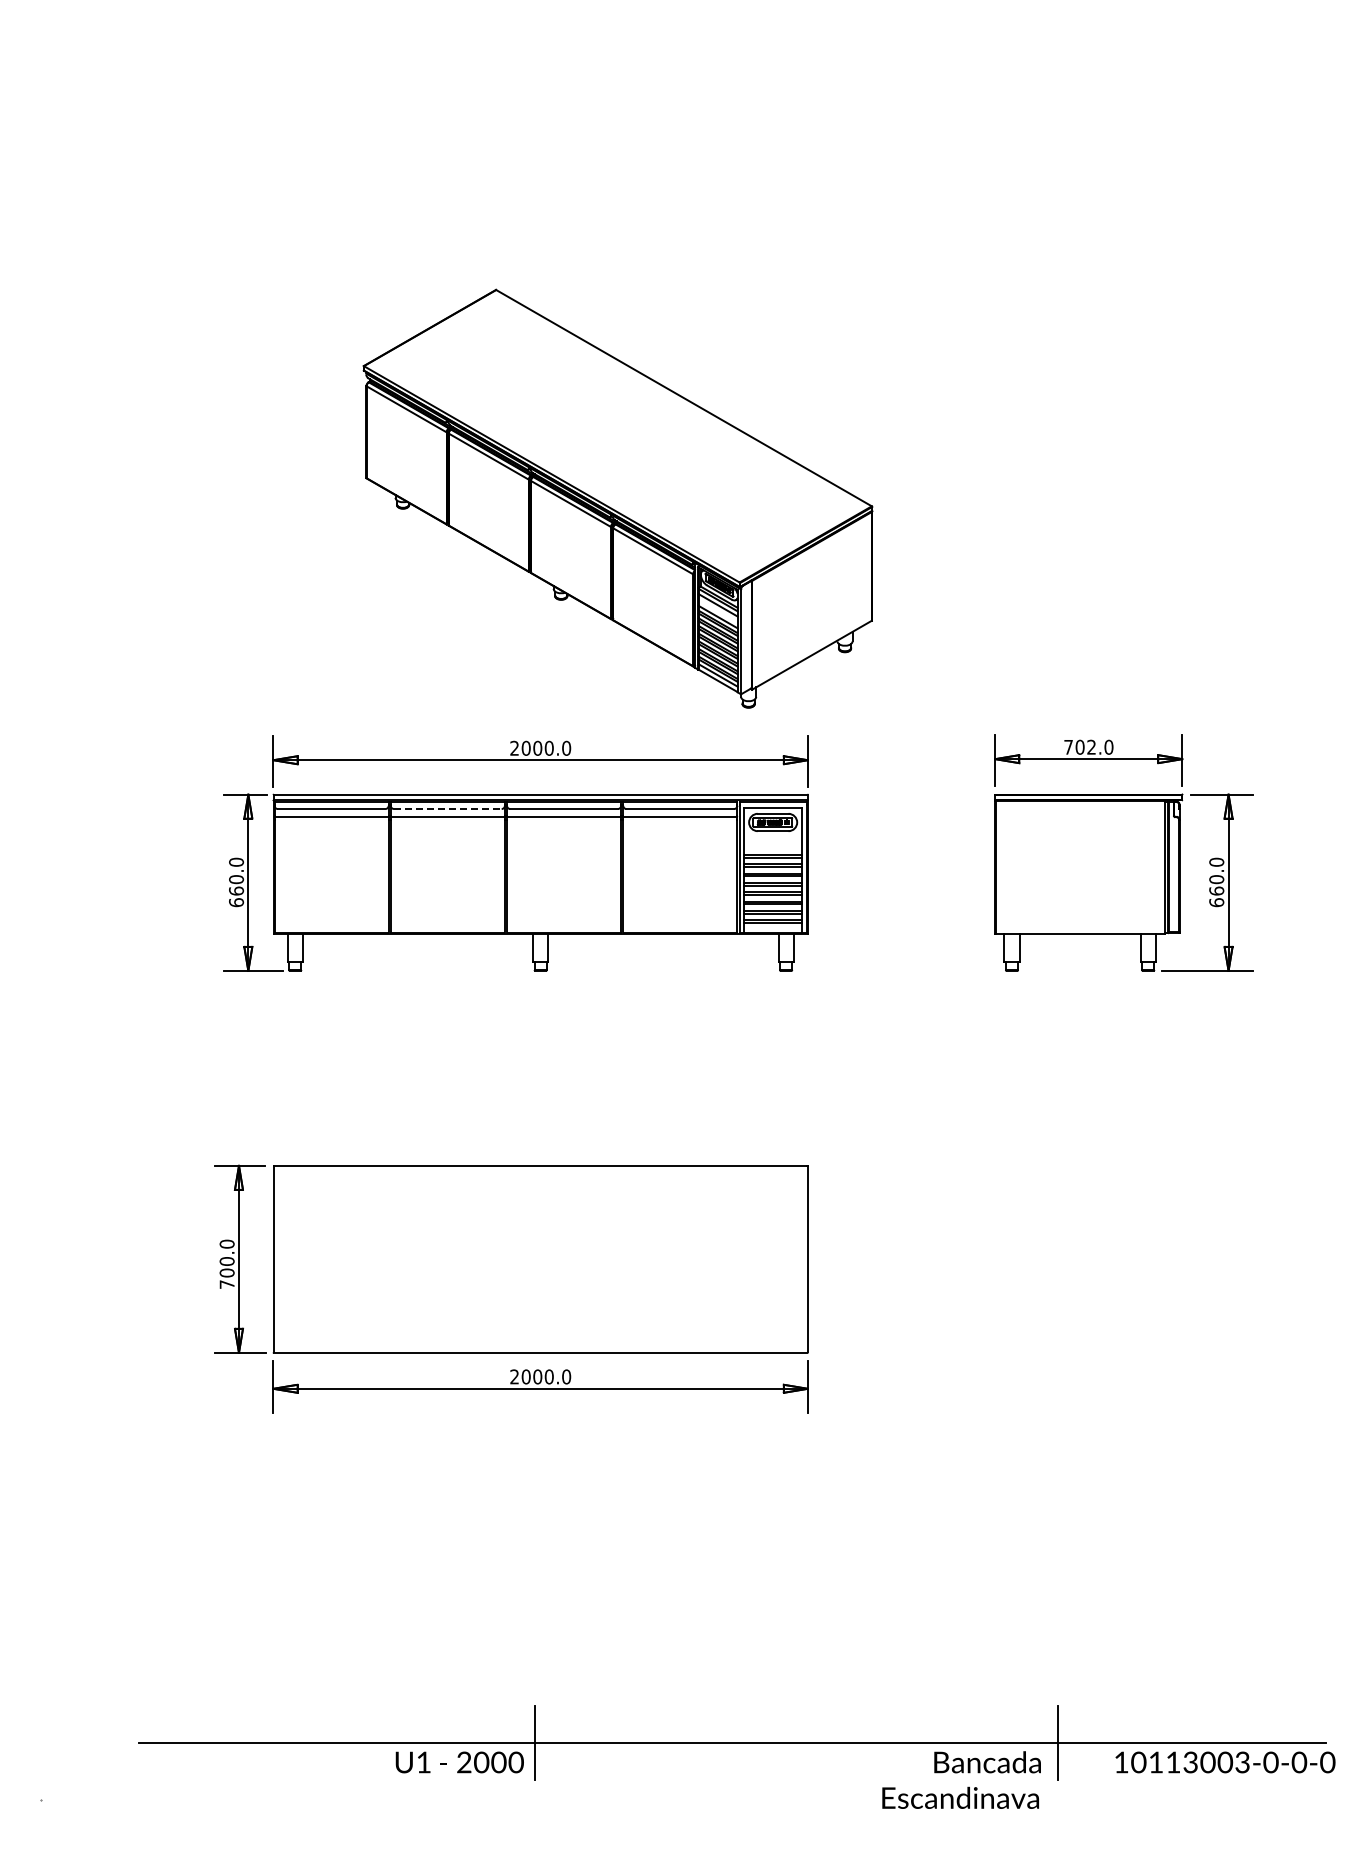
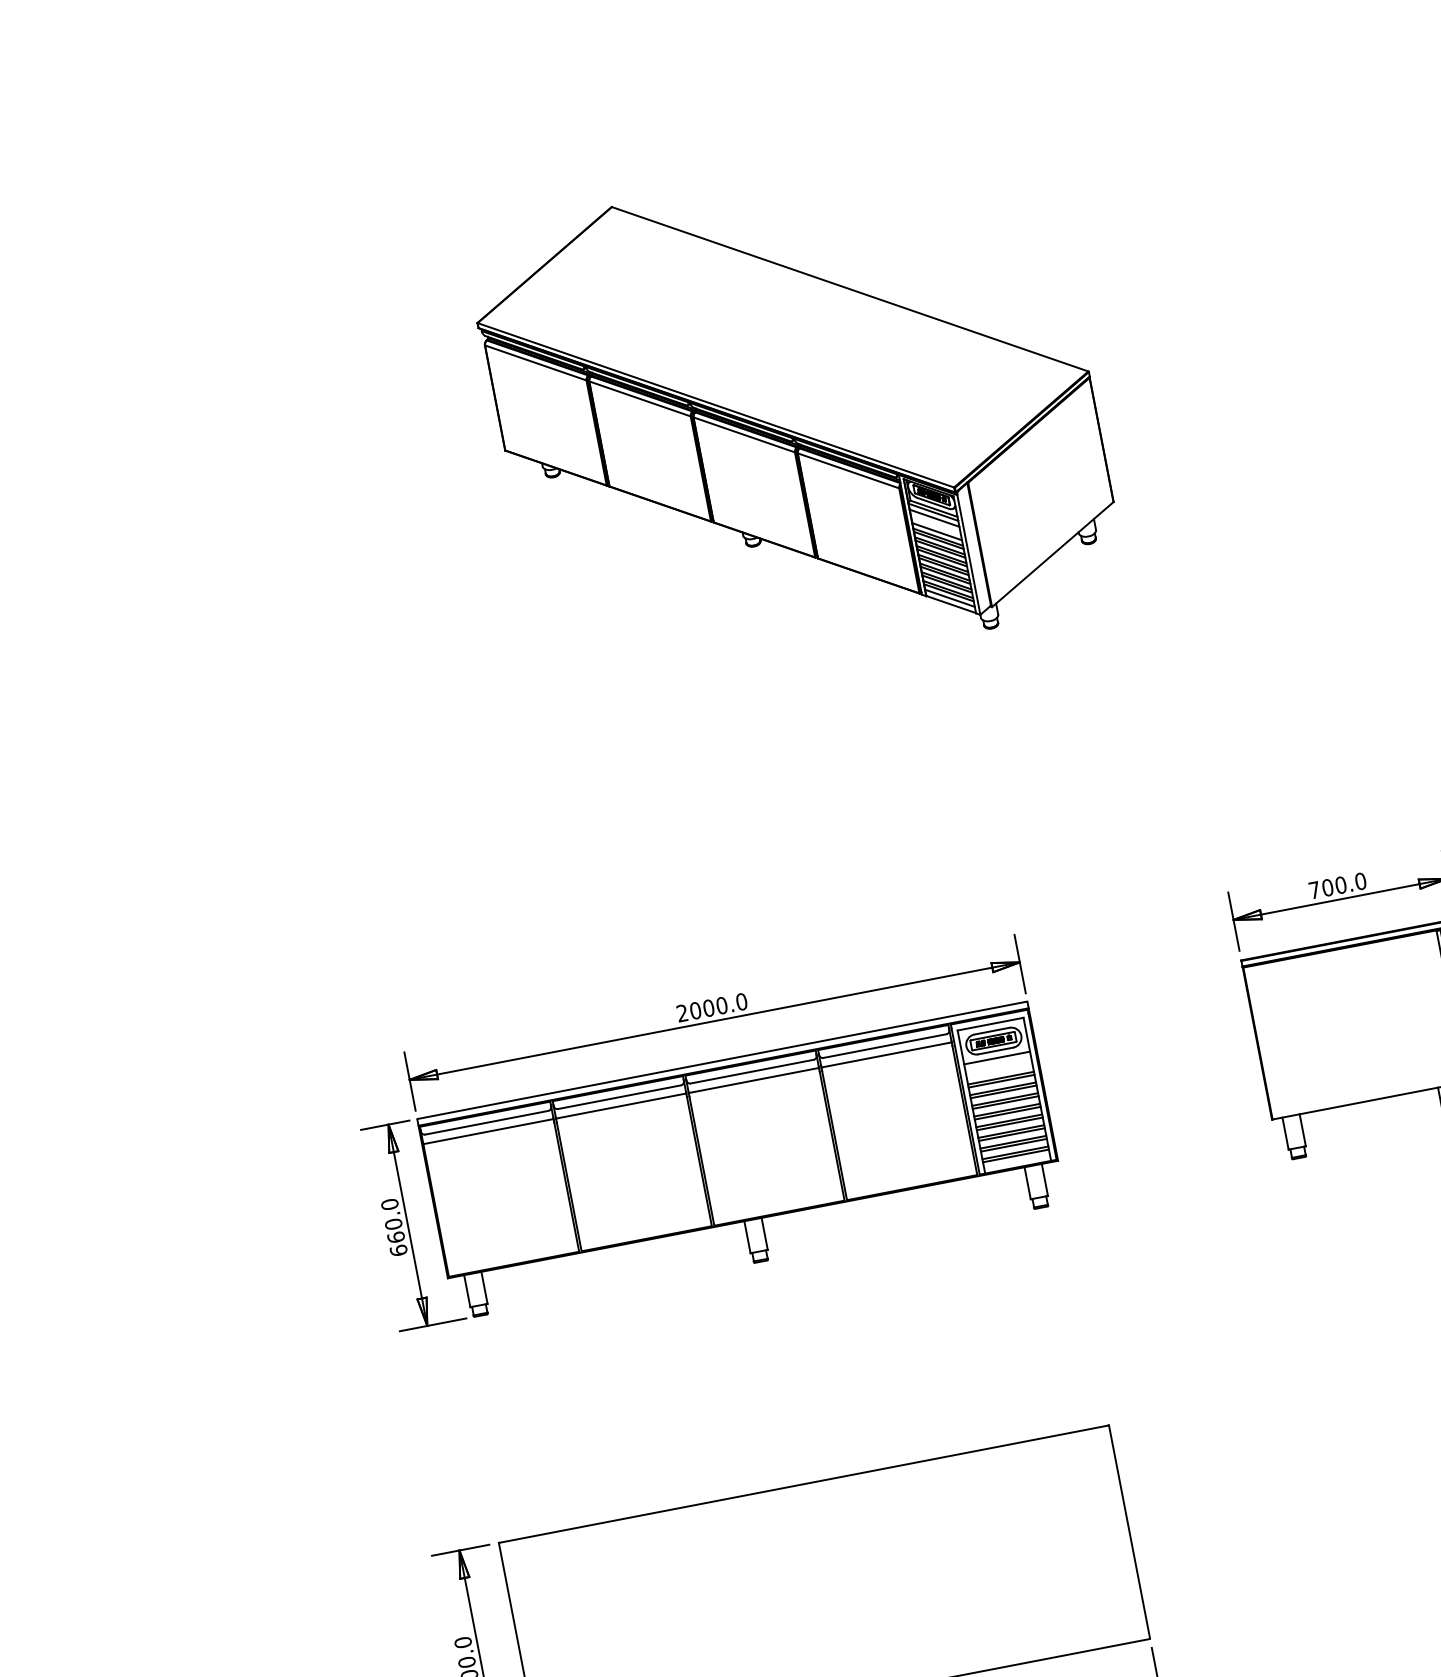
part: (617, 498) -> (796, 418), moved
text: (1091, 746) -> (1340, 884), 702.0 -> 700.0
line: (447, 809) -> (619, 1097), dashed -> solid
line: (773, 837) -> (997, 1058), added

